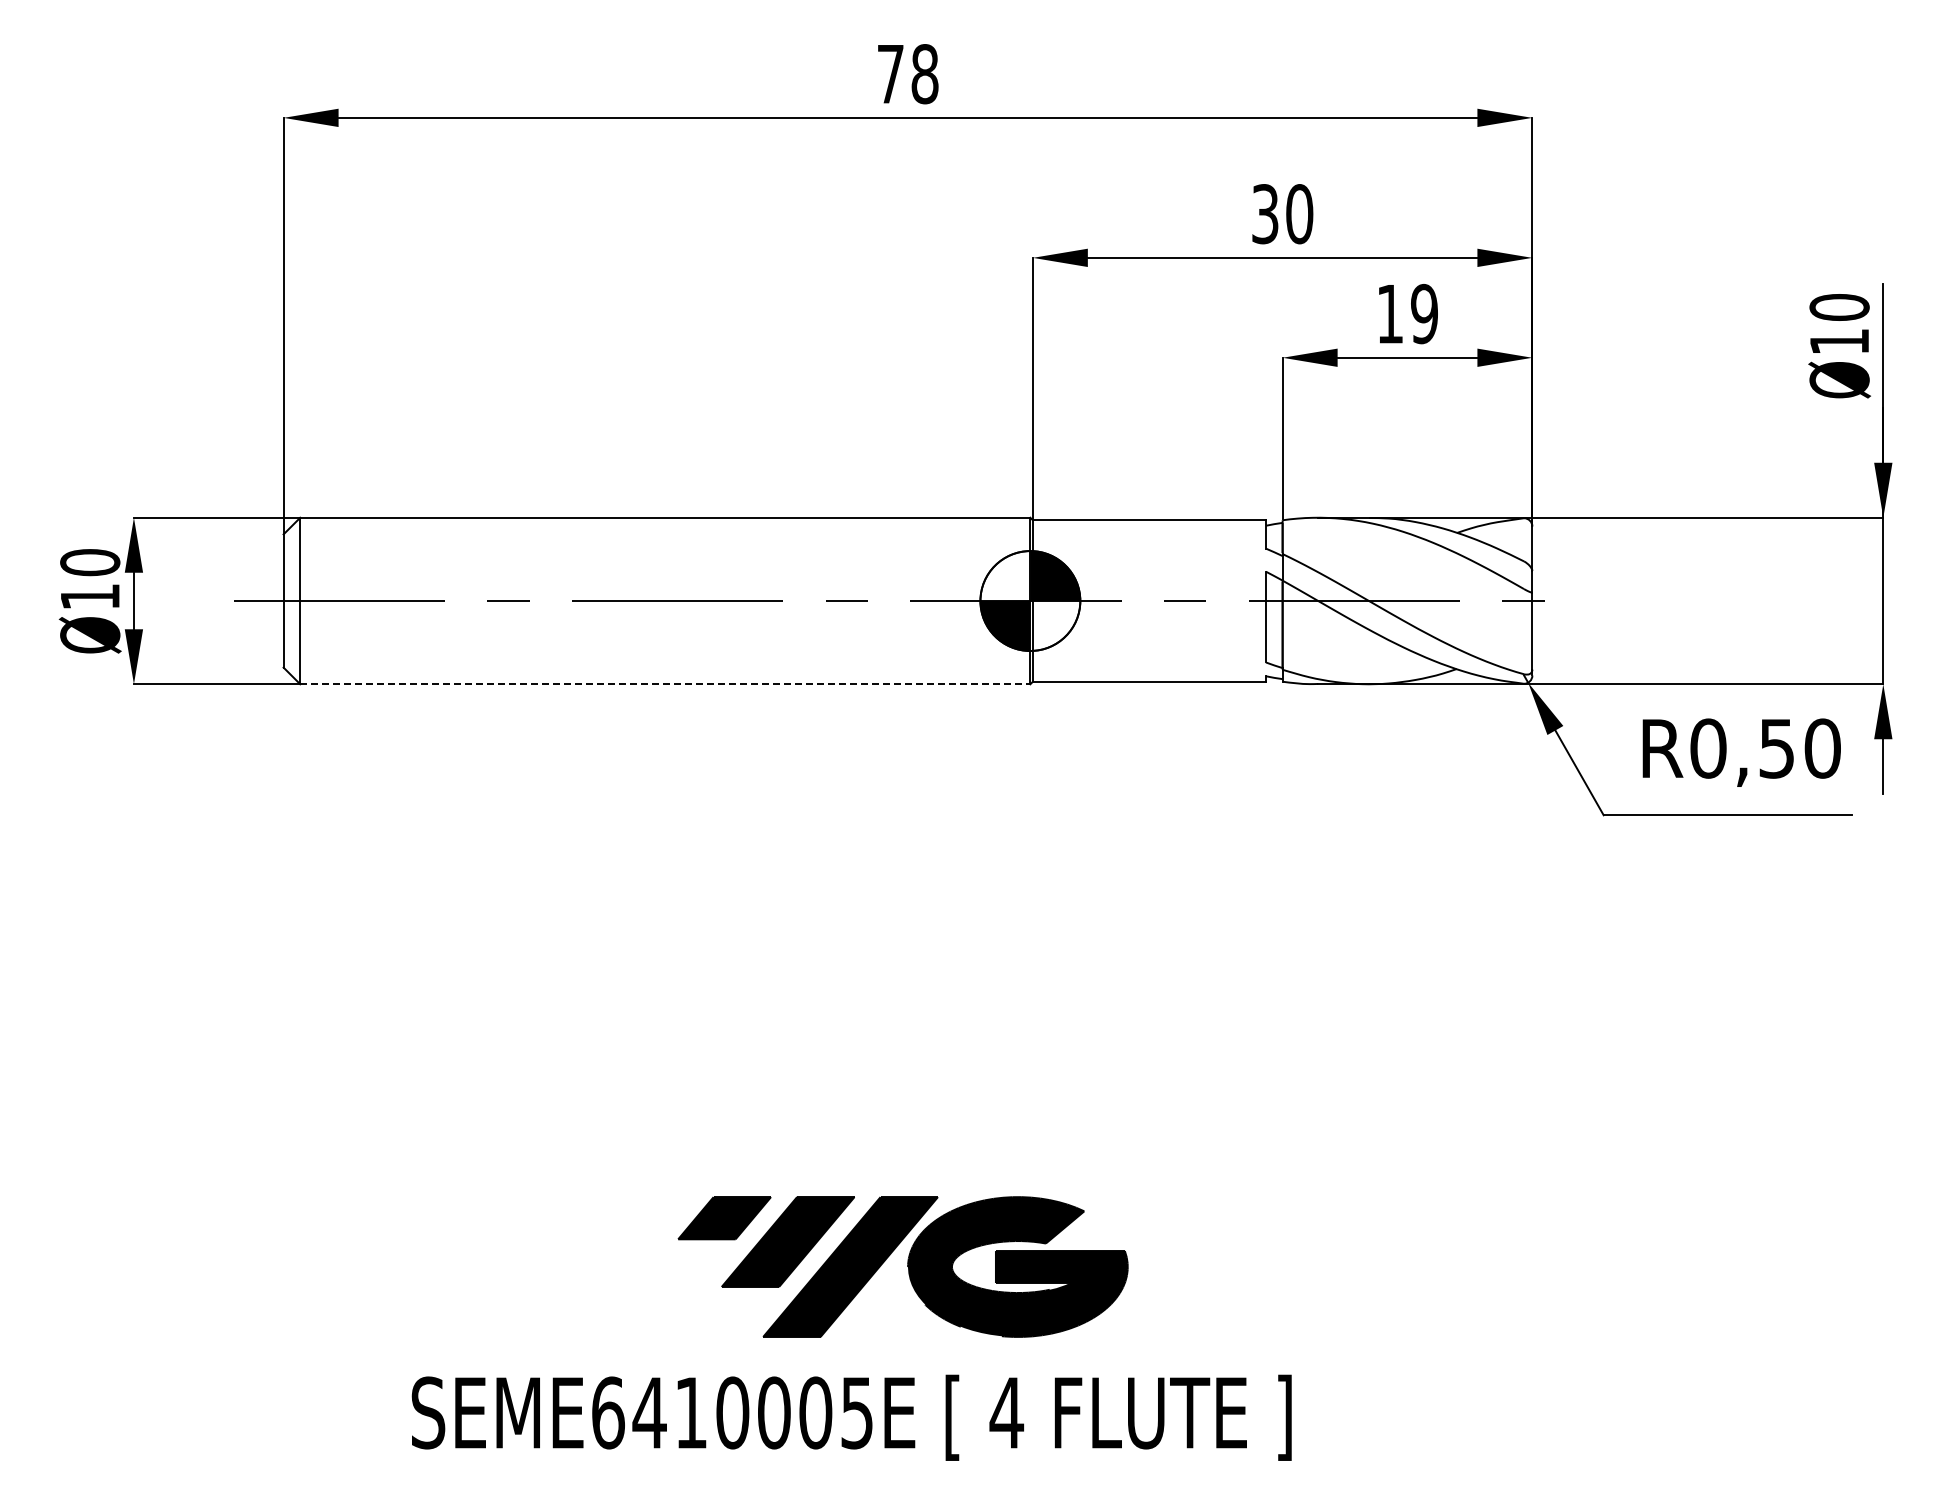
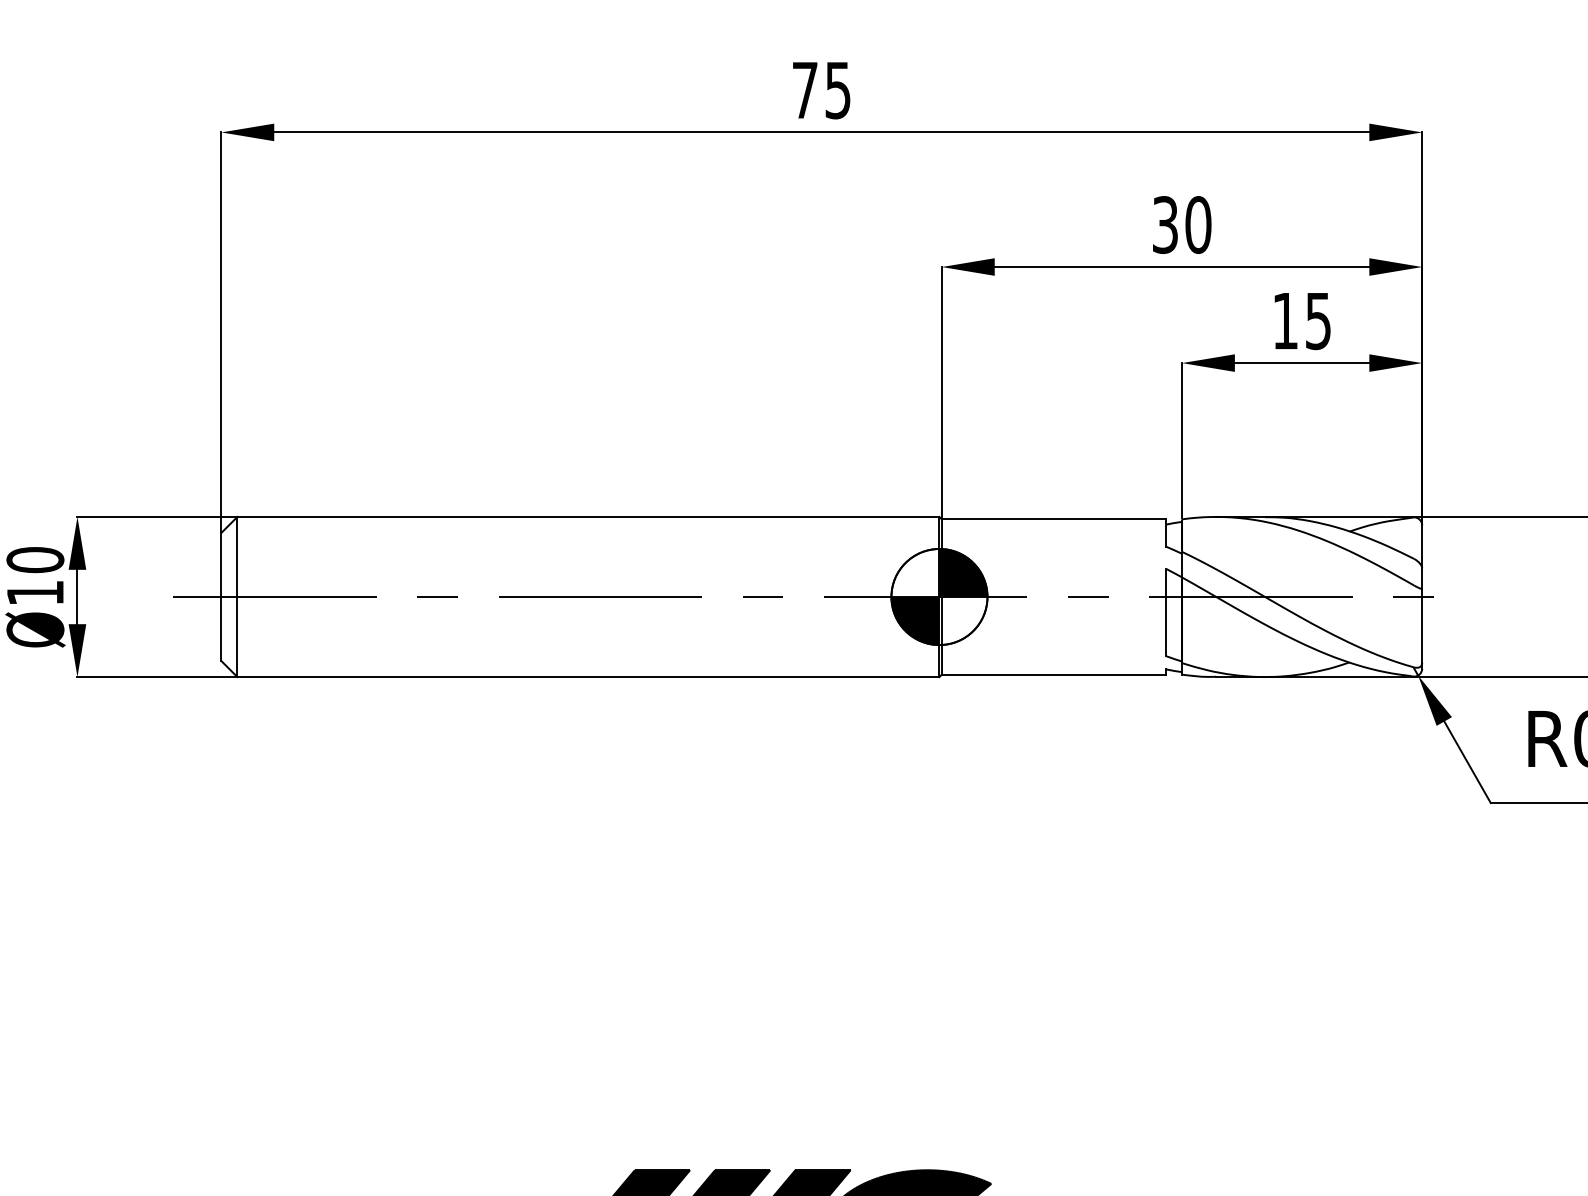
text: (924, 74) -> (837, 90), 78 -> 75
text: (1424, 314) -> (1318, 321), 19 -> 15
line: (665, 684) -> (588, 677), dashed -> solid

